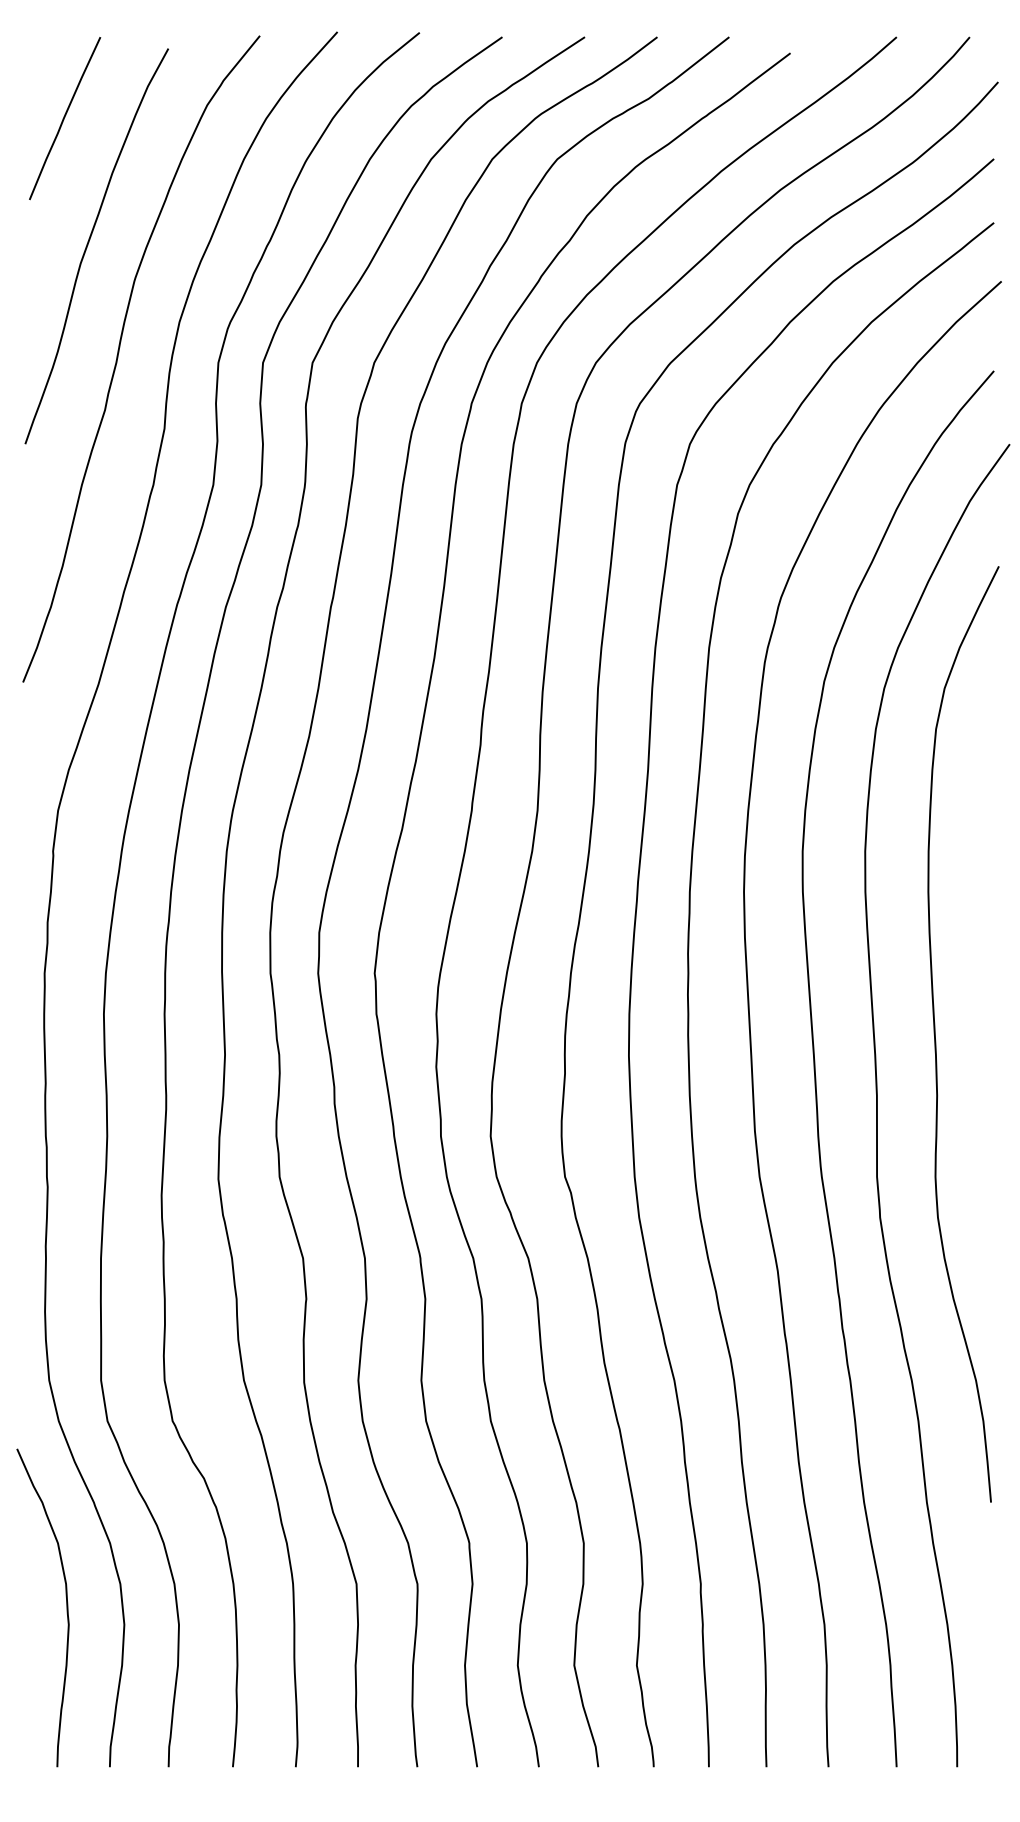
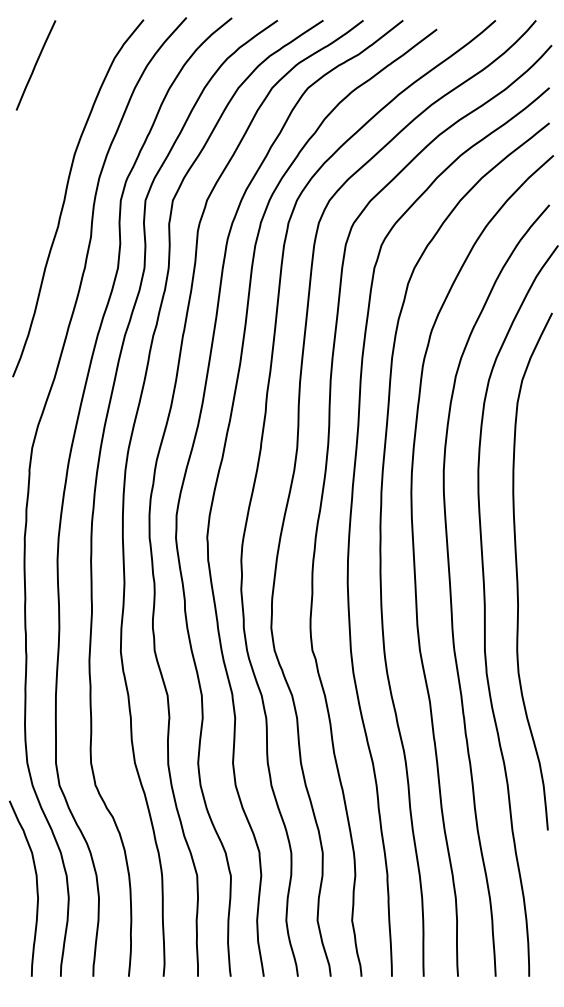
curve: (89, 245) -> (49, 135), removed

